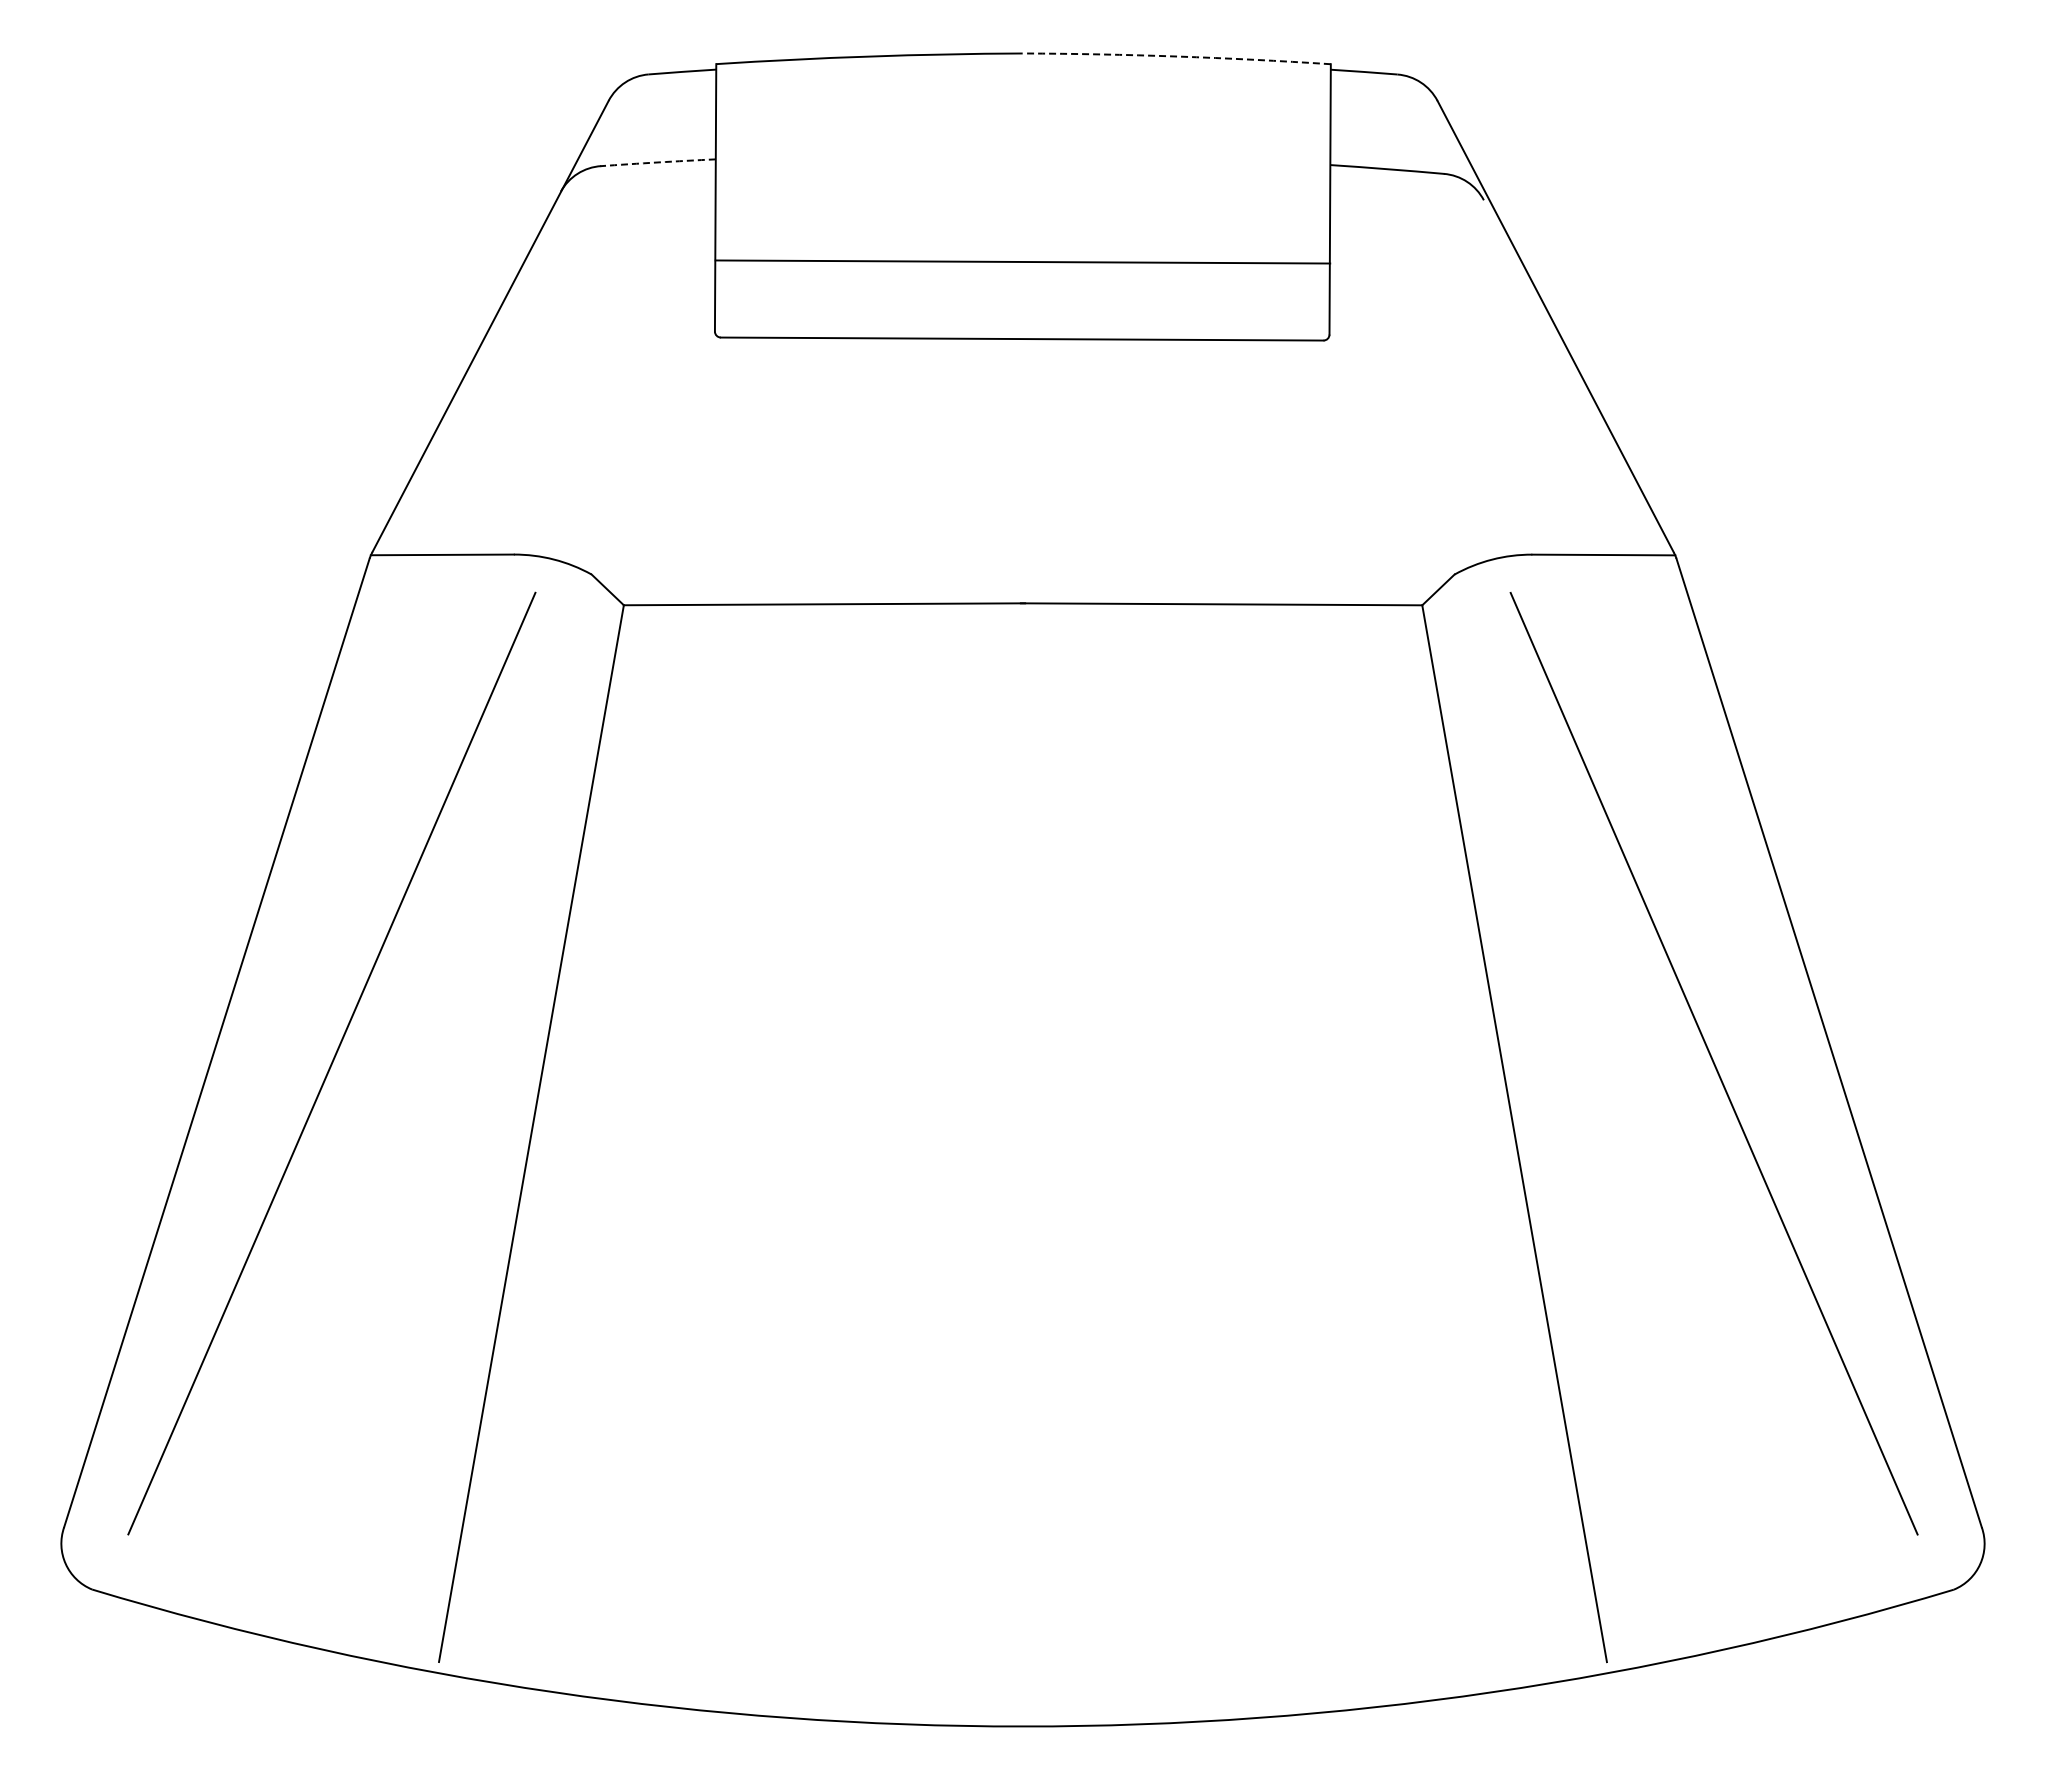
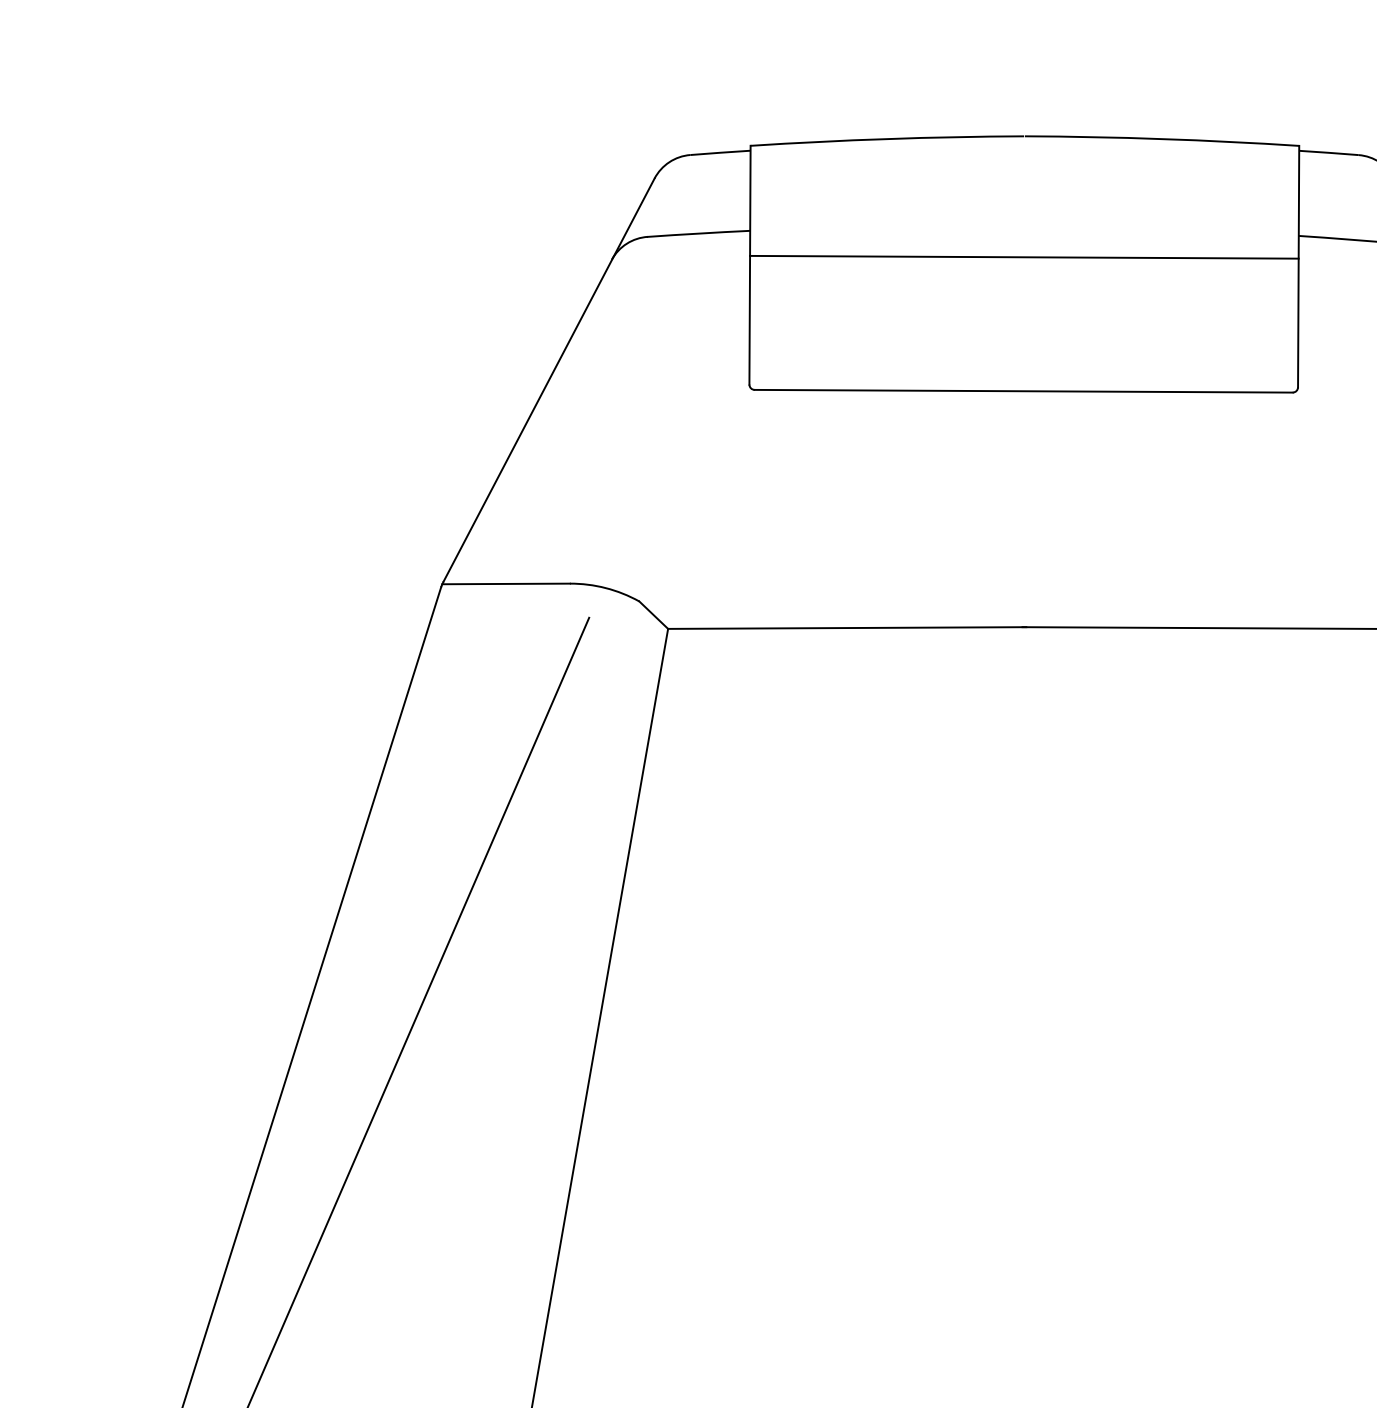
arc: (1177, 56) -> (1162, 139), dashed -> solid
arc: (658, 162) -> (699, 233), dashed -> solid
line: (1022, 261) -> (1023, 256), moved

